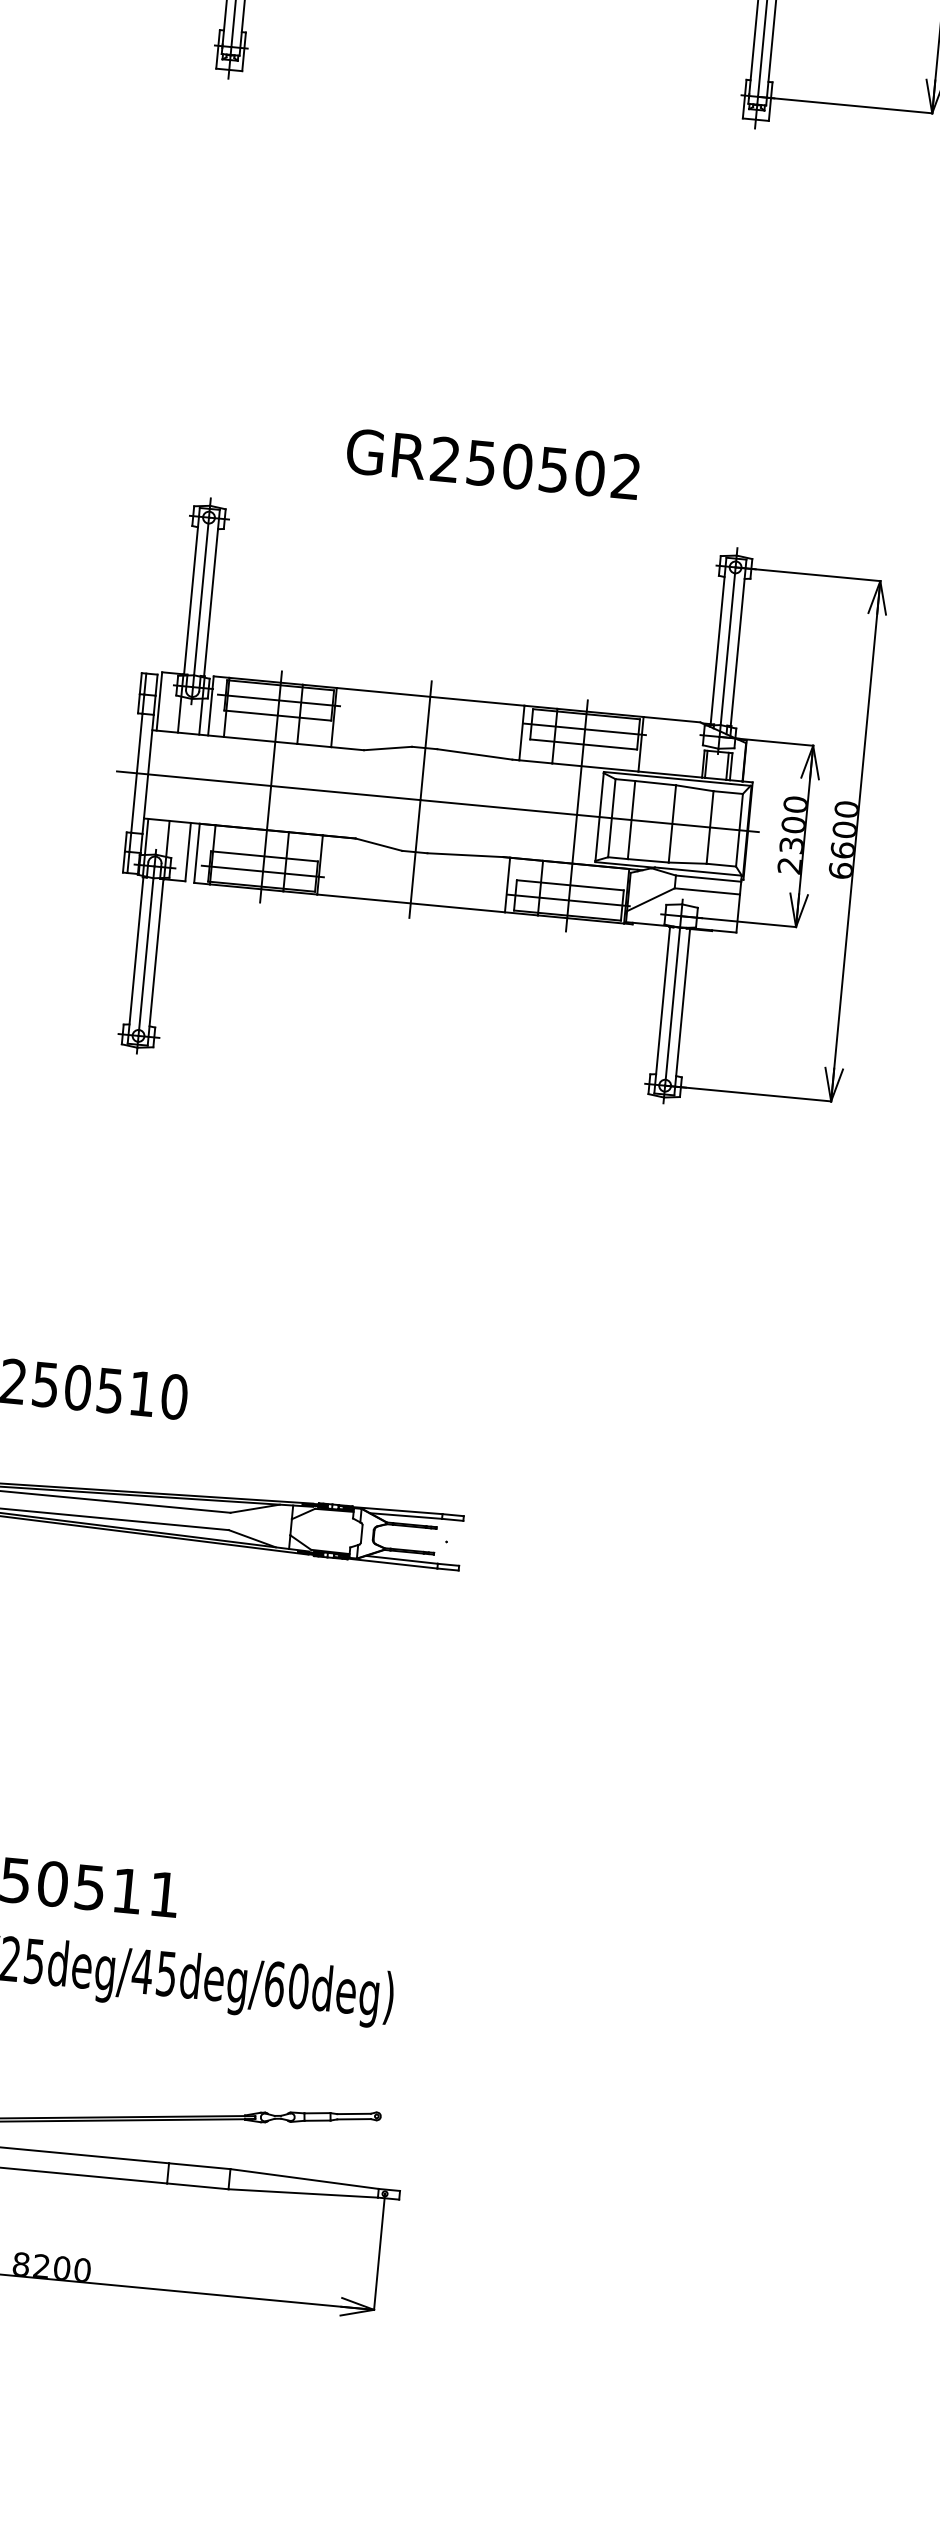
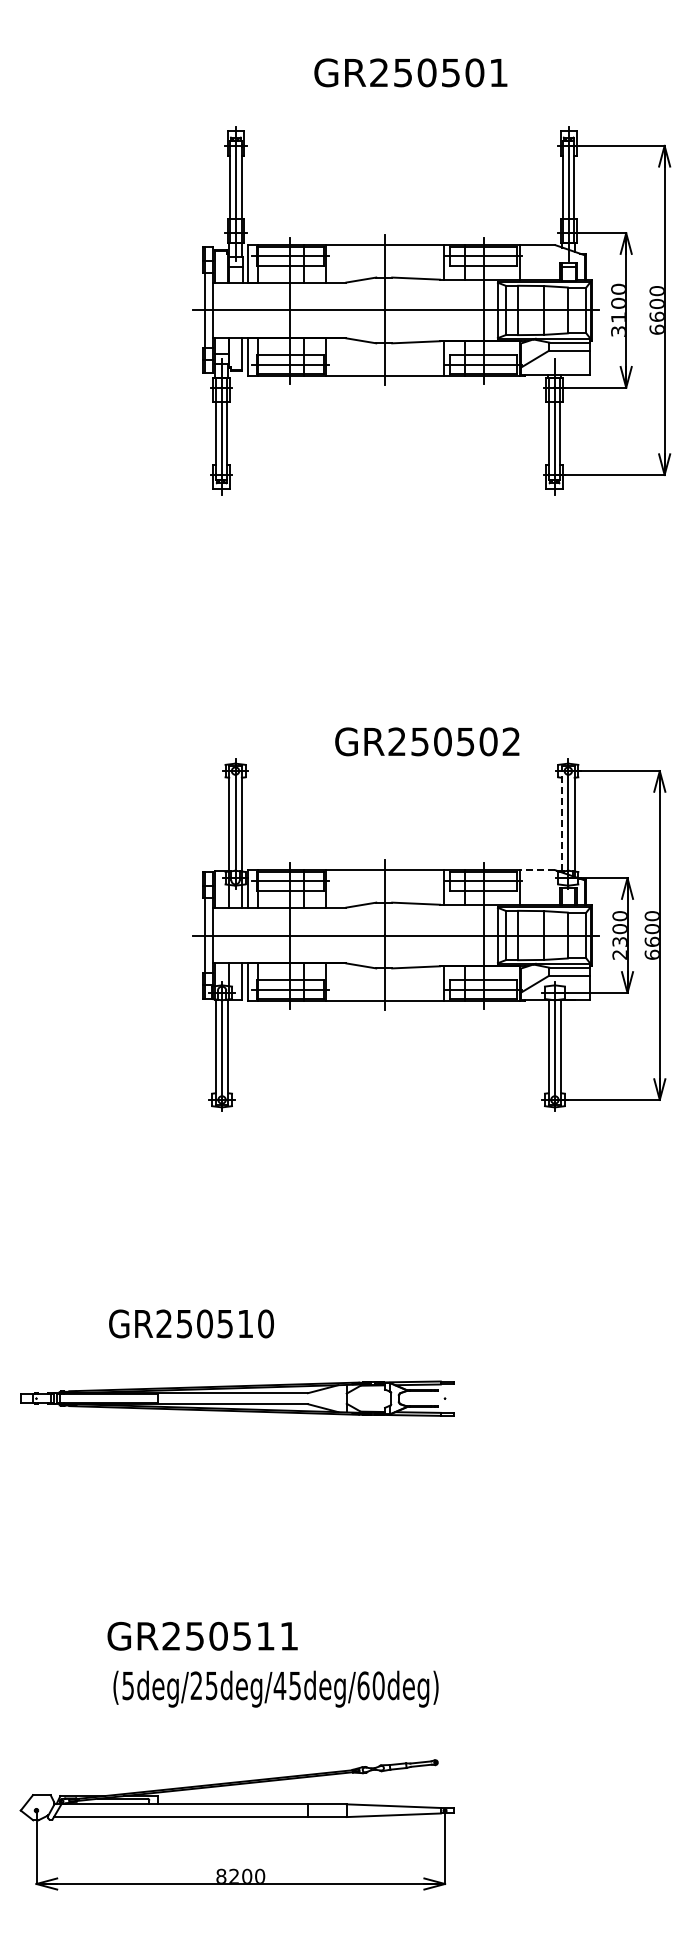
text: (493, 463) -> (427, 741), moved
line: (719, 641) -> (562, 818), solid -> dashed
line: (671, 720) -> (537, 870), solid -> dashed

